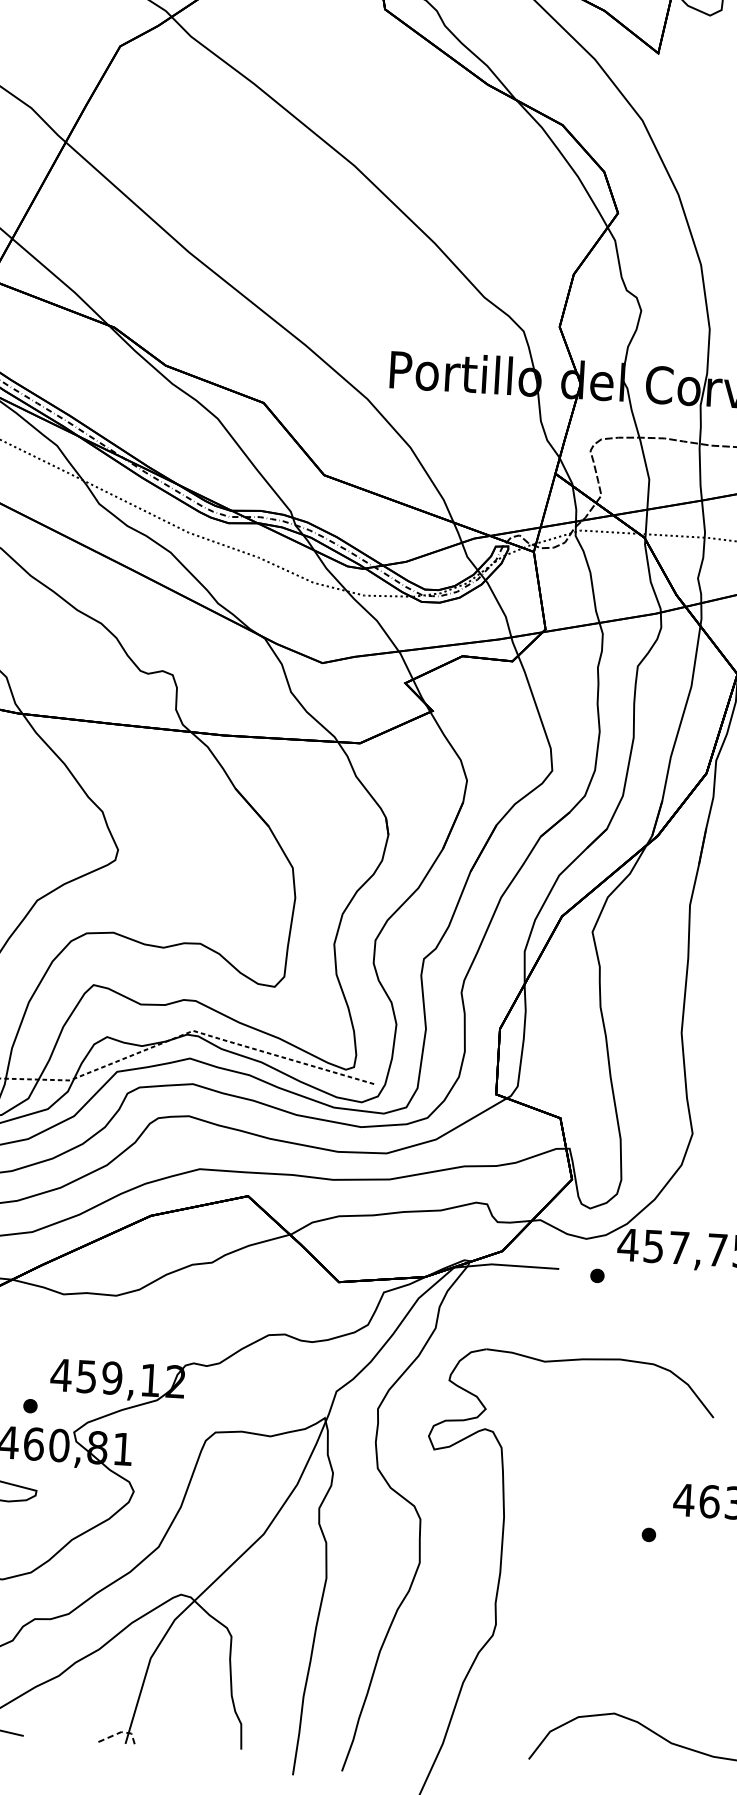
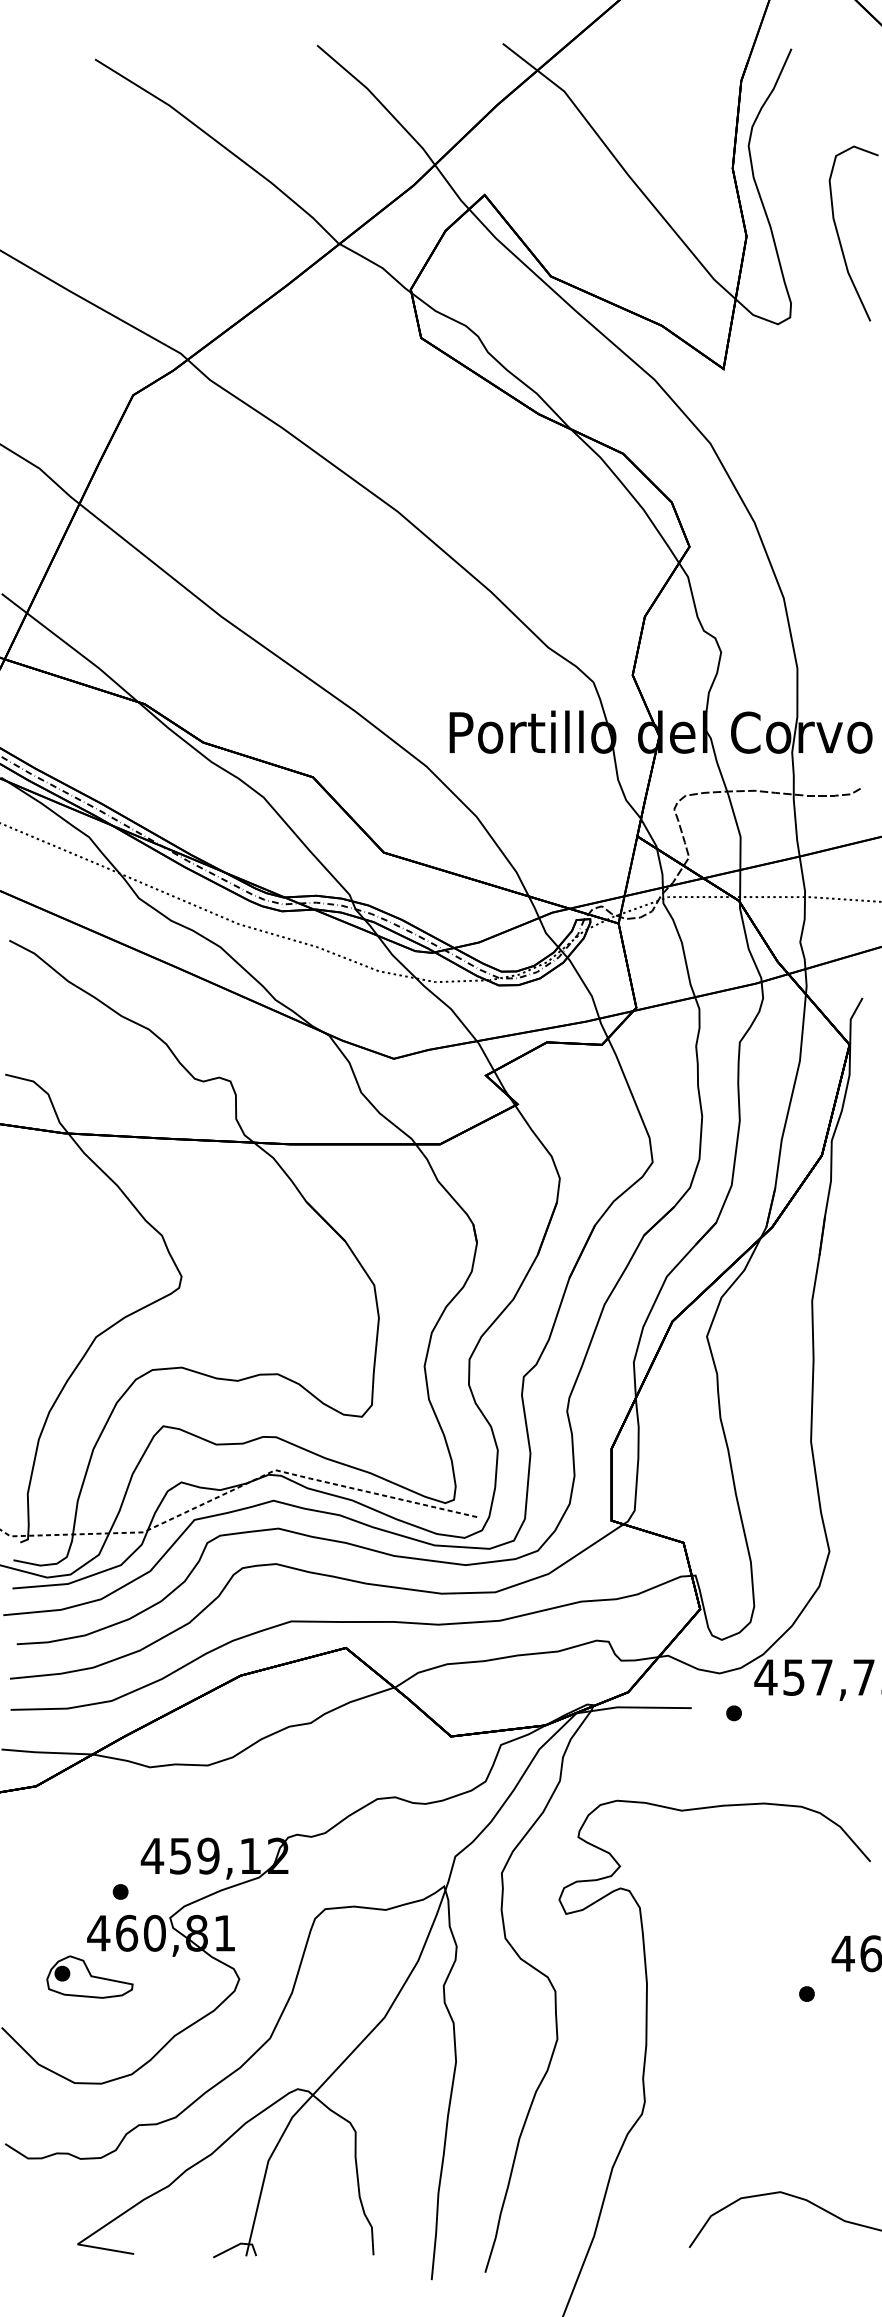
line: (120, 1732) -> (239, 2244), dashed -> solid

